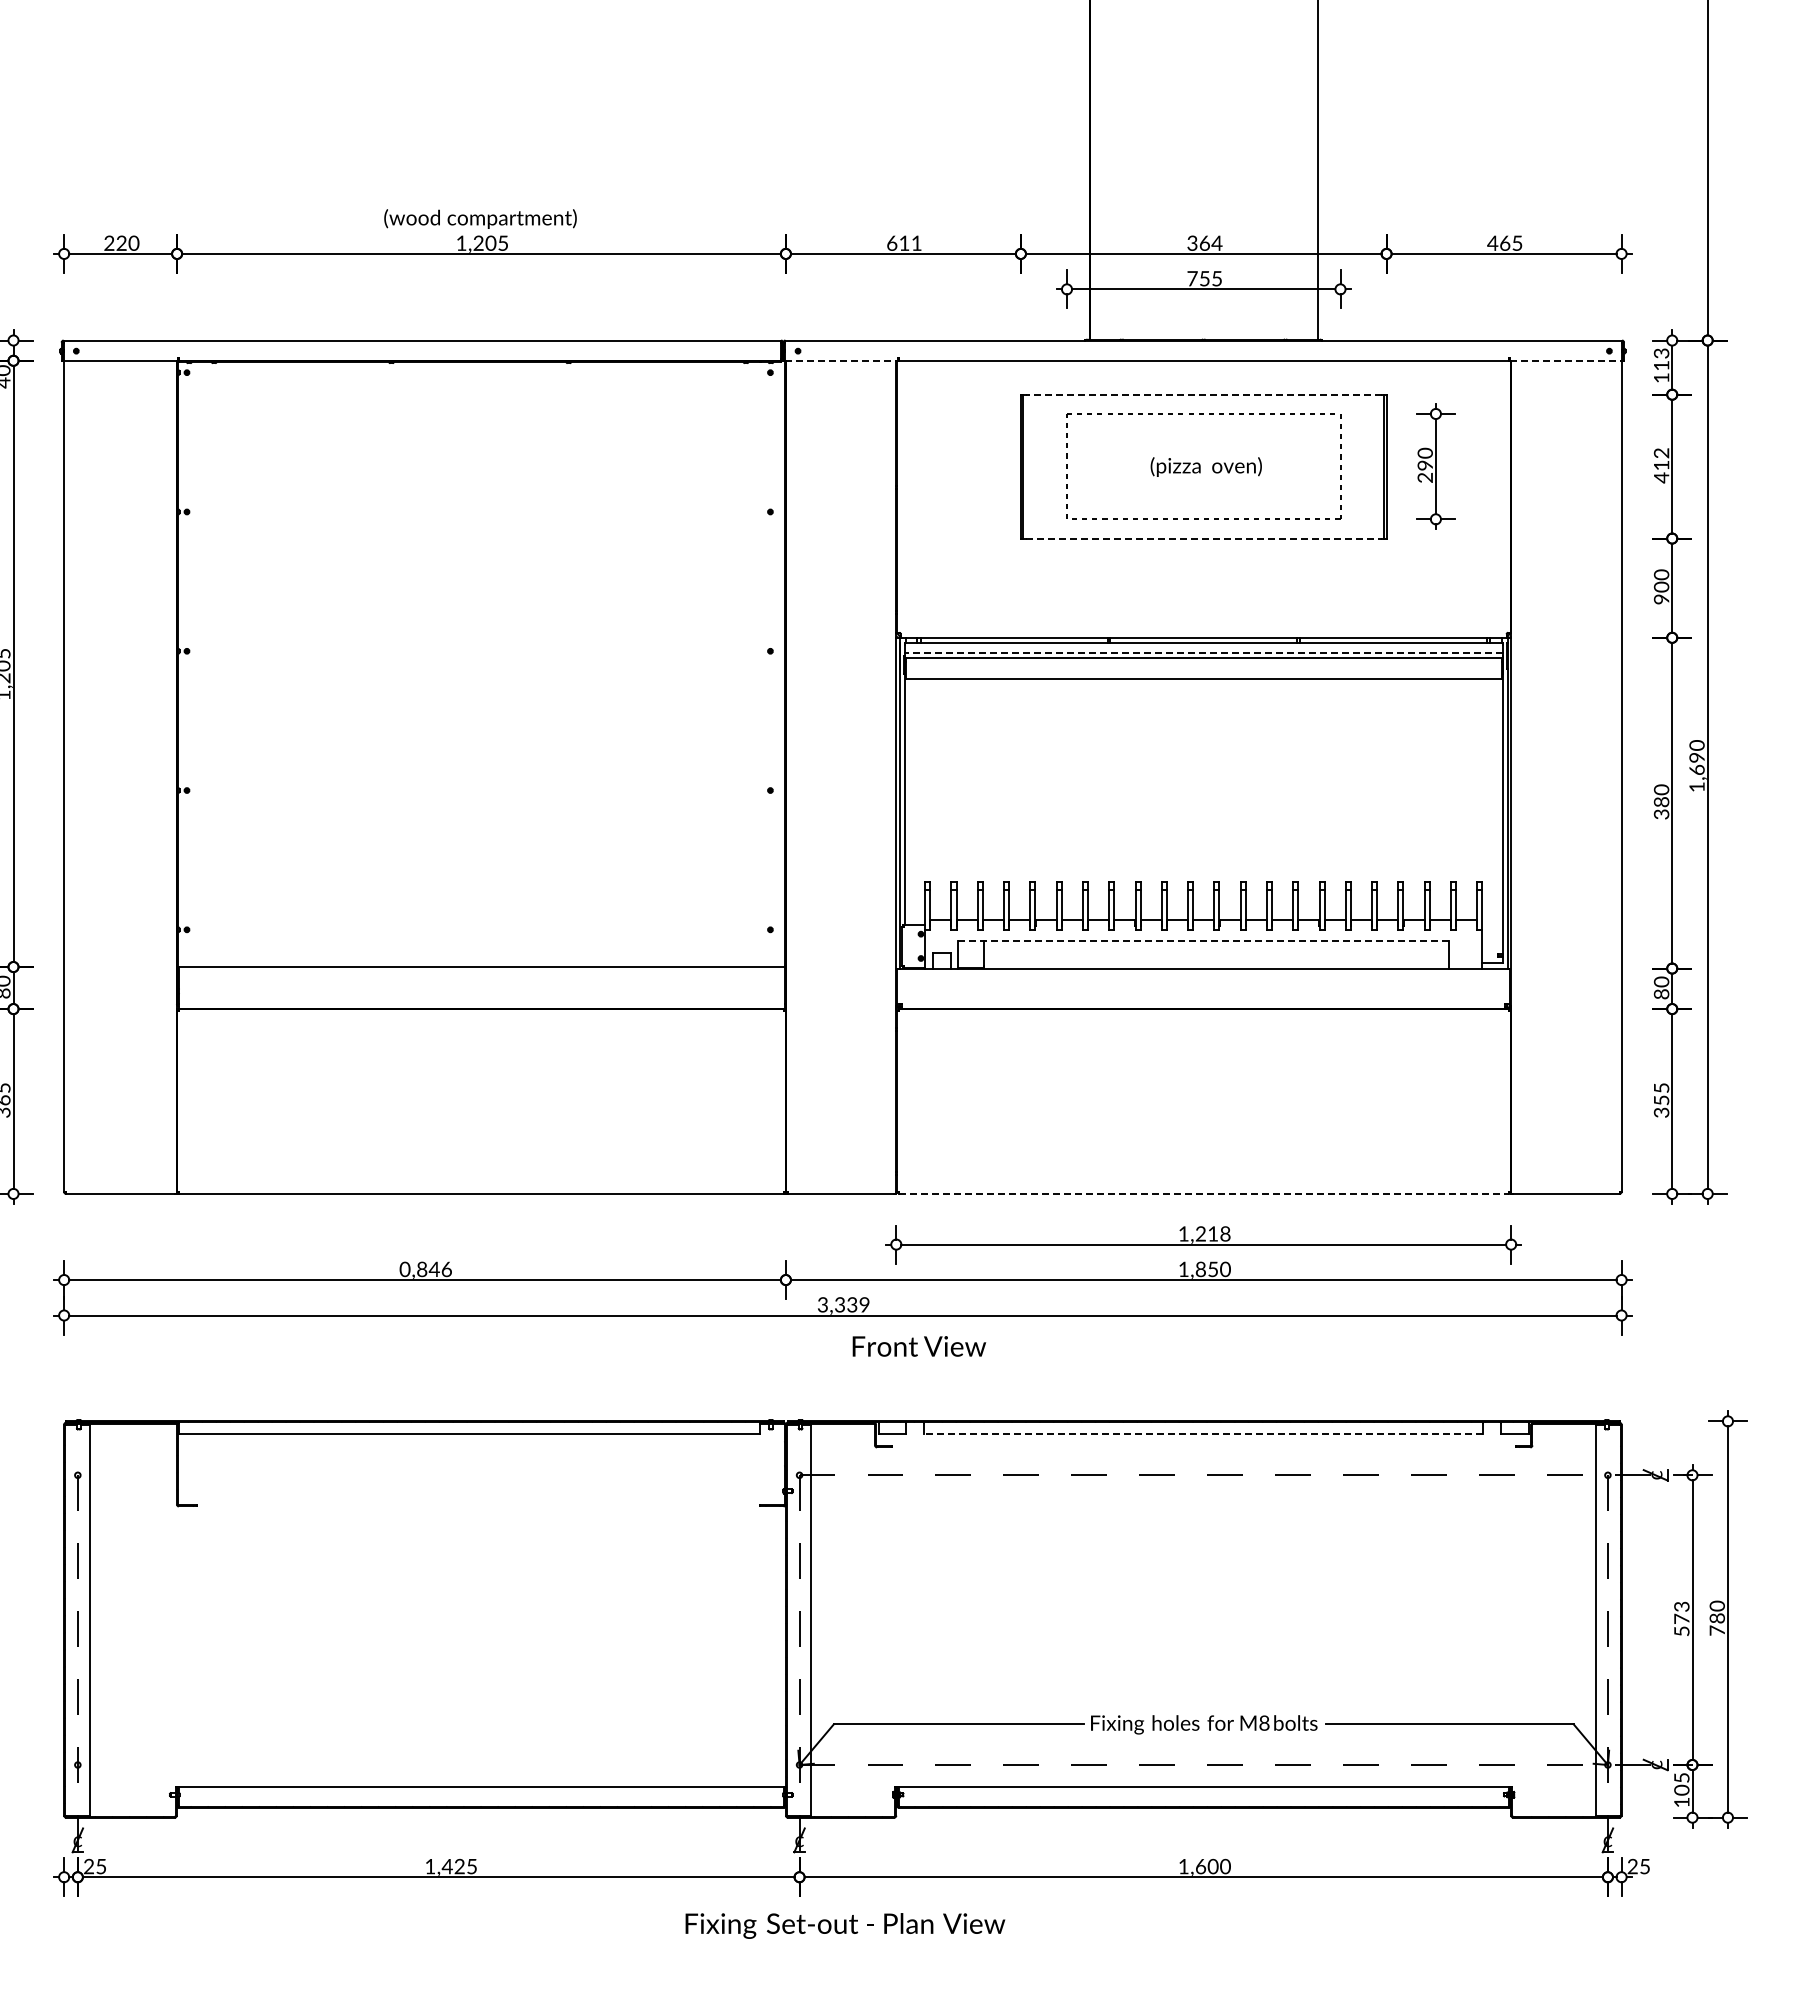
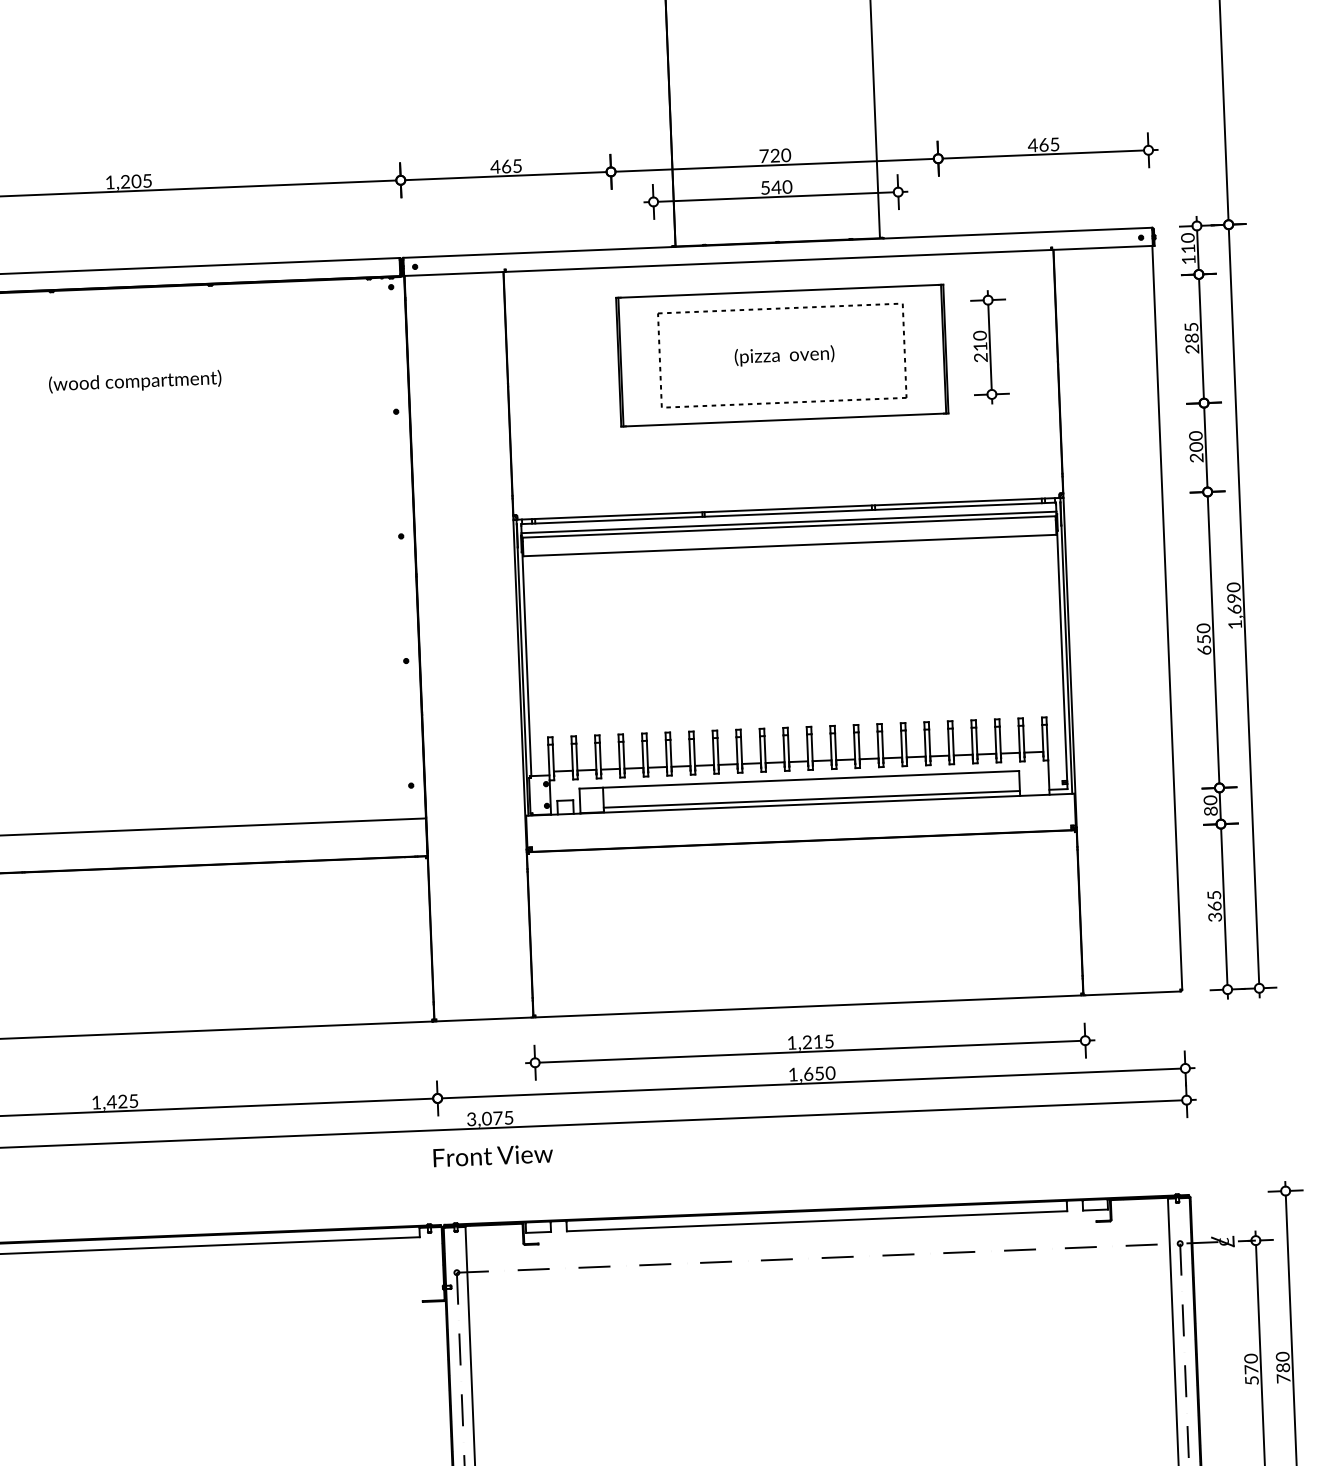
text: (480, 218) -> (135, 381), moved
text: (903, 242) -> (505, 165), 611 -> 465
text: (1204, 242) -> (774, 155), 364 -> 720
text: (1204, 278) -> (776, 187), 755 -> 540
text: (1661, 353) -> (1187, 237), 113 -> 110
line: (842, 360) -> (455, 273), dashed -> solid
line: (1566, 360) -> (1103, 247), dashed -> solid
line: (1203, 394) -> (779, 291), dashed -> solid
text: (1424, 465) -> (979, 346), 290 -> 210
text: (1661, 465) -> (1191, 338), 412 -> 285
line: (1203, 538) -> (784, 419), dashed -> solid
text: (1662, 599) -> (1197, 458), 900 -> 200
line: (1203, 653) -> (788, 522), dashed -> solid
text: (1661, 808) -> (1204, 645), 380 -> 650
line: (1203, 940) -> (799, 779), dashed -> solid
line: (1216, 963) -> (811, 799), added
text: (1661, 1100) -> (1214, 906), 355 -> 365
line: (1204, 1193) -> (809, 1005), dashed -> solid
text: (1225, 1233) -> (829, 1041), 1,218 -> 1,215
text: (1200, 1268) -> (808, 1073), 1,850 -> 1,650
text: (425, 1269) -> (114, 1101), 0,846 -> 1,425
text: (851, 1304) -> (497, 1118), 3,339 -> 3,075
text: (919, 1346) -> (493, 1155), moved
line: (1203, 1434) -> (816, 1221), dashed -> solid
text: (1681, 1606) -> (1250, 1358), 573 -> 570

